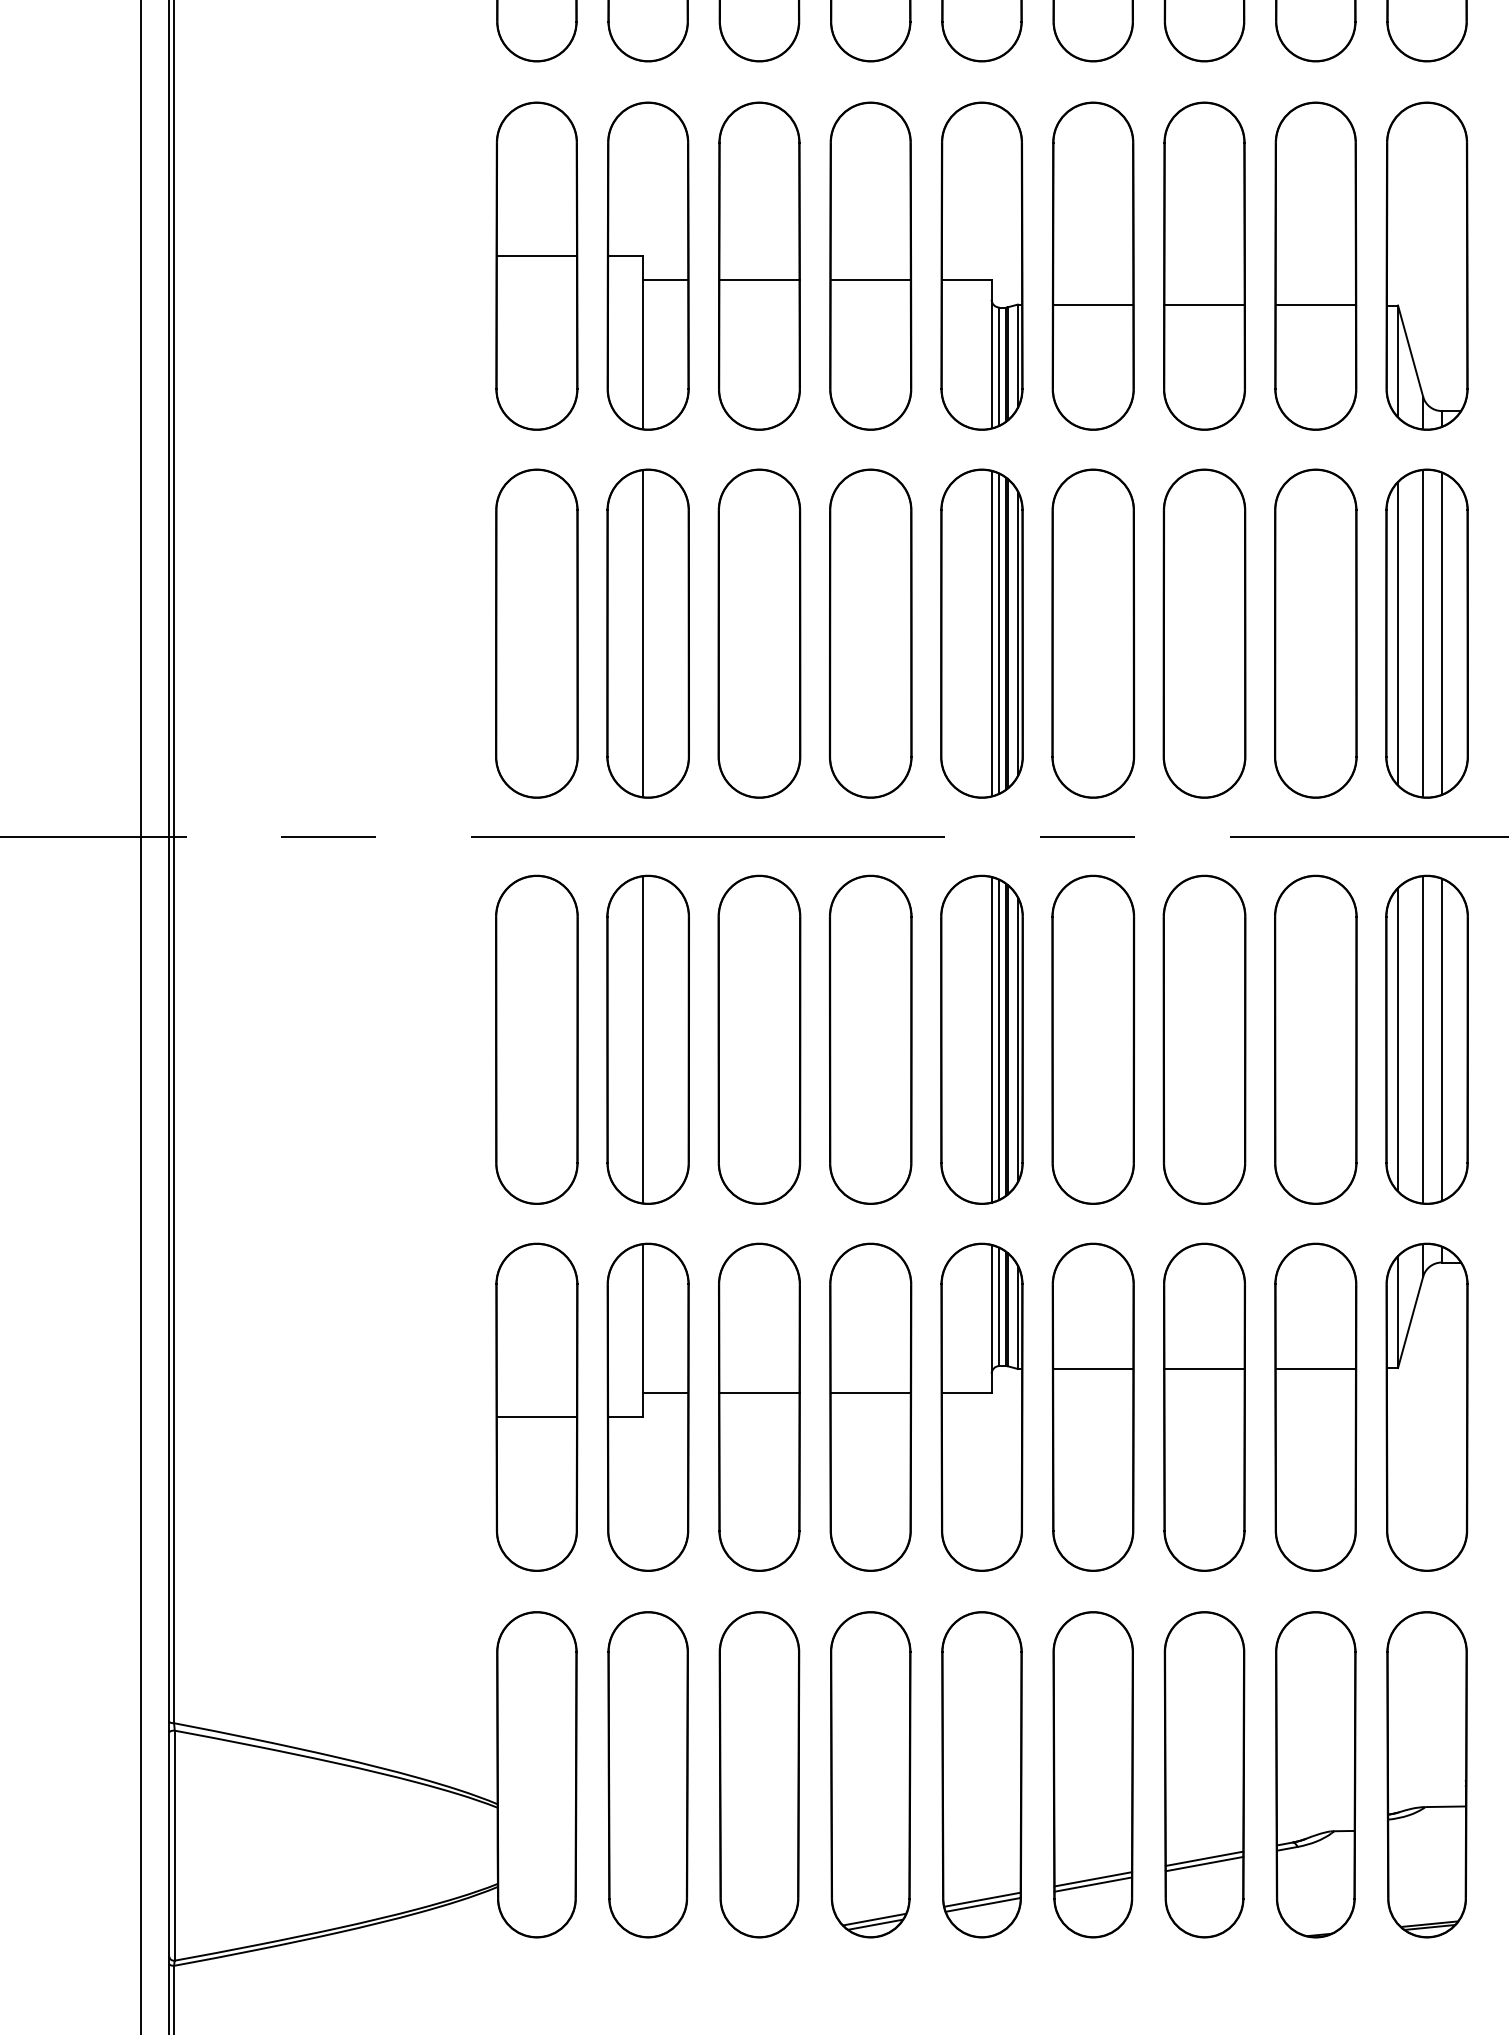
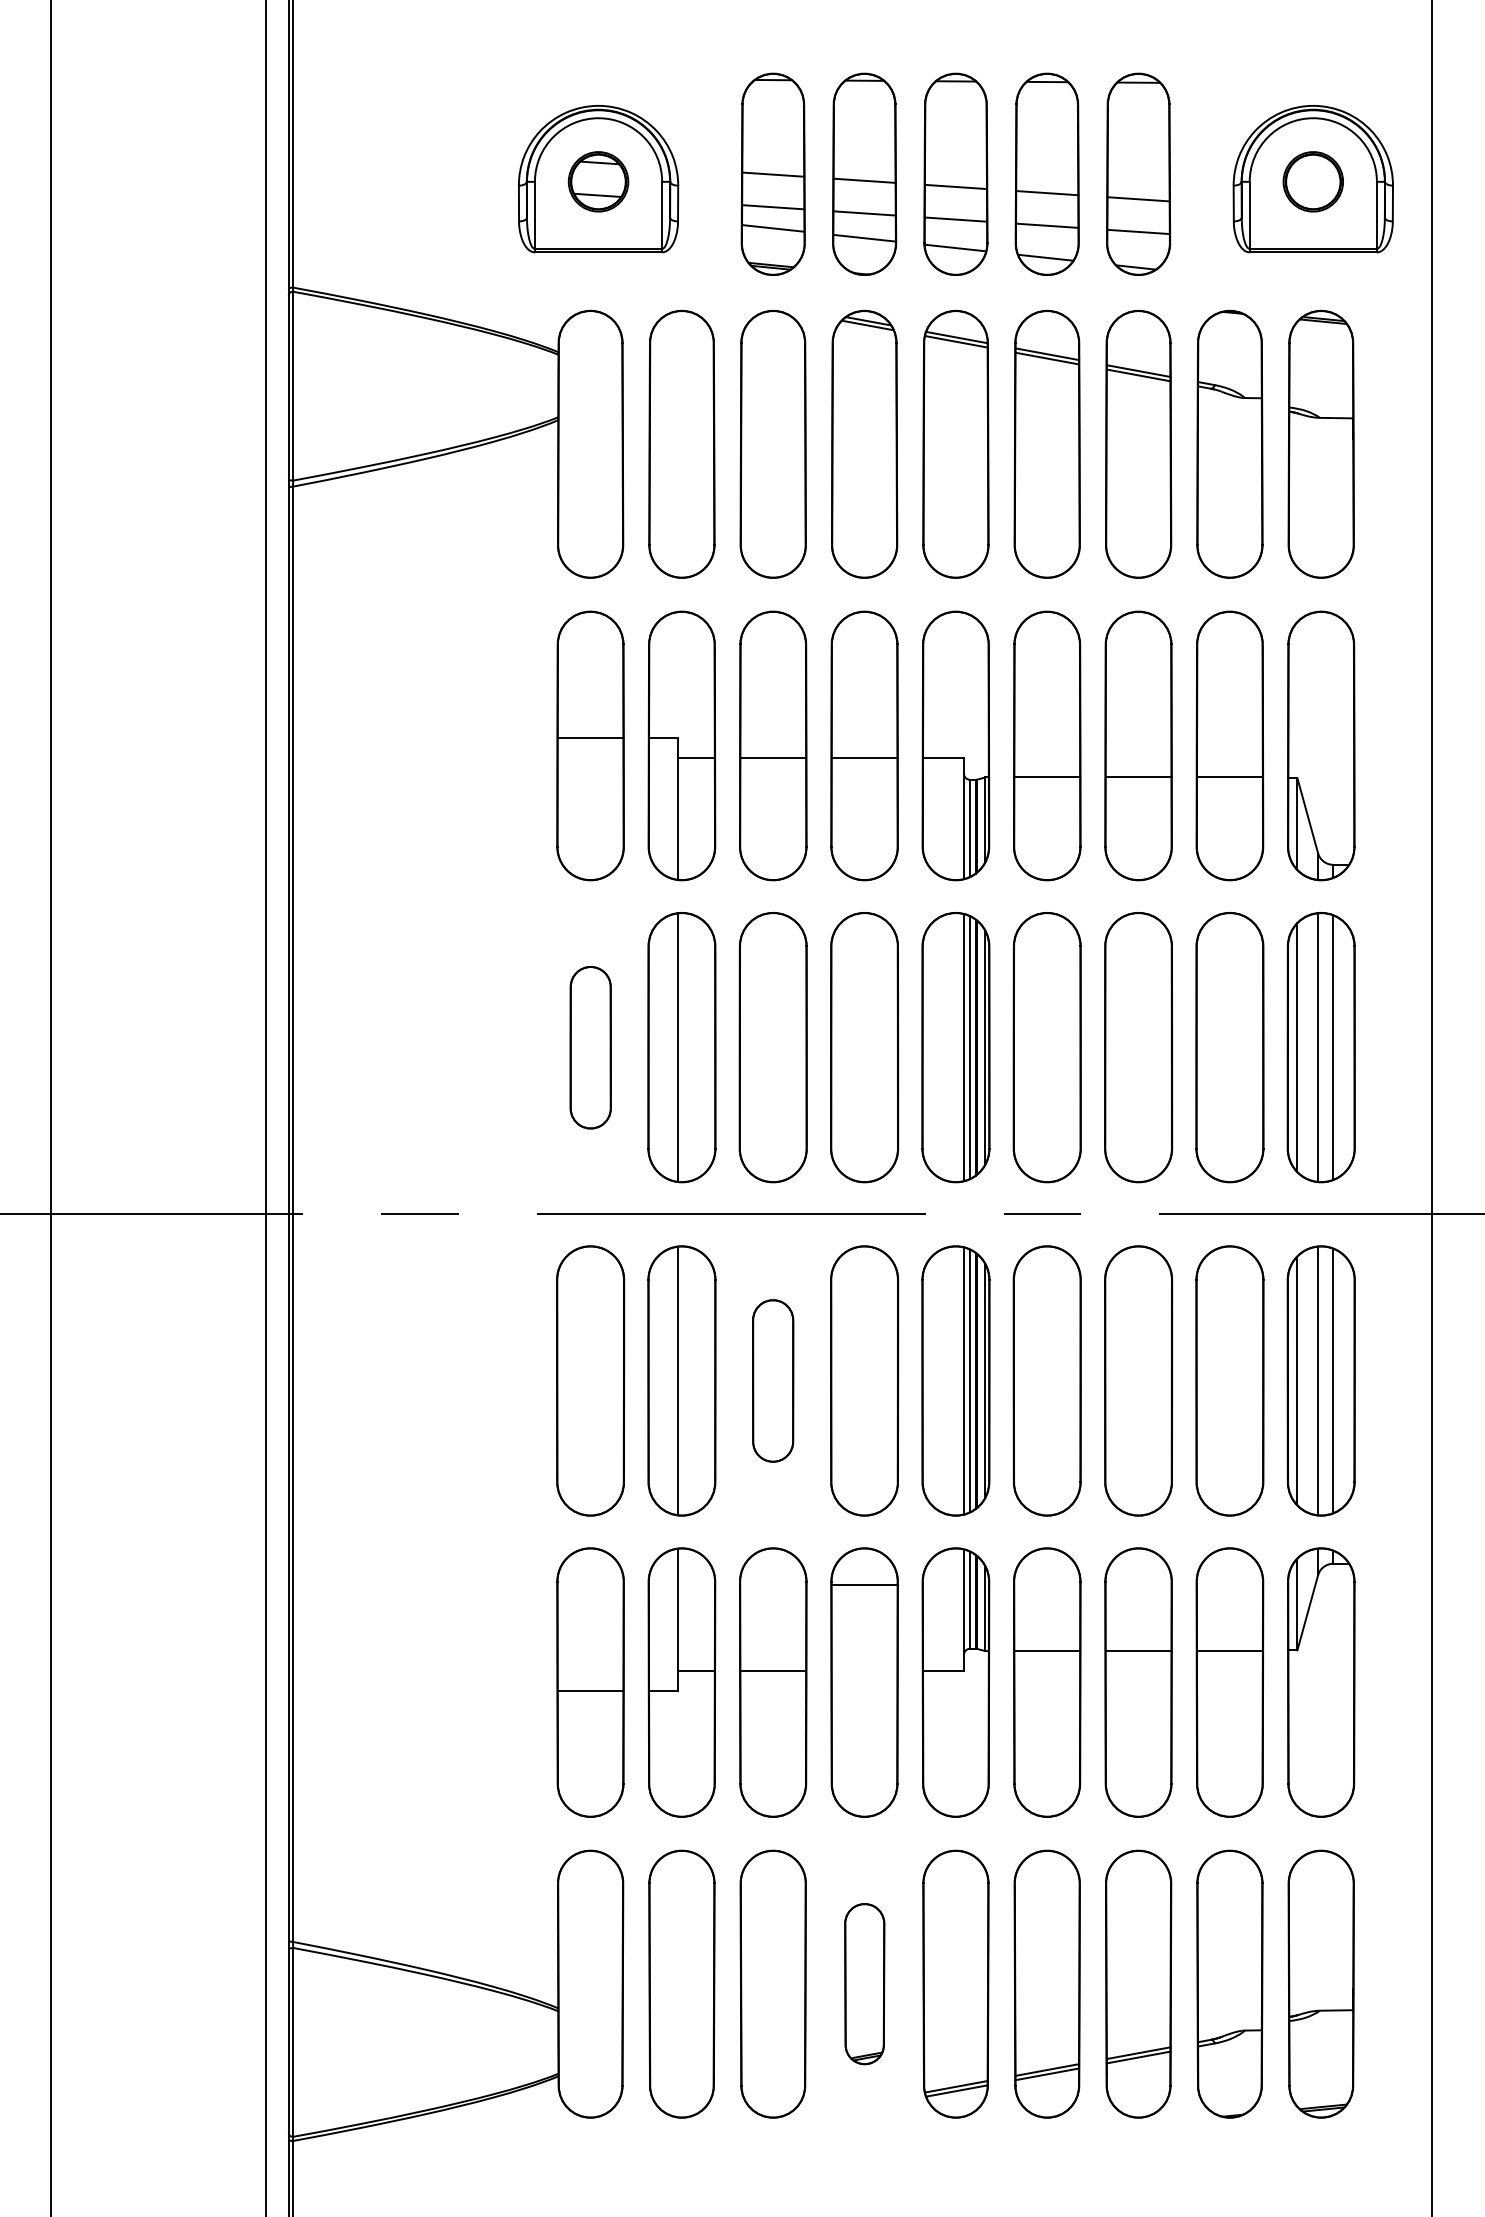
part: (536, 633) -> (590, 1047), size x0.6
part: (758, 1039) -> (772, 1380), size x0.6
line: (870, 1392) -> (864, 1584), moved
part: (870, 1773) -> (864, 1983), size x0.6

